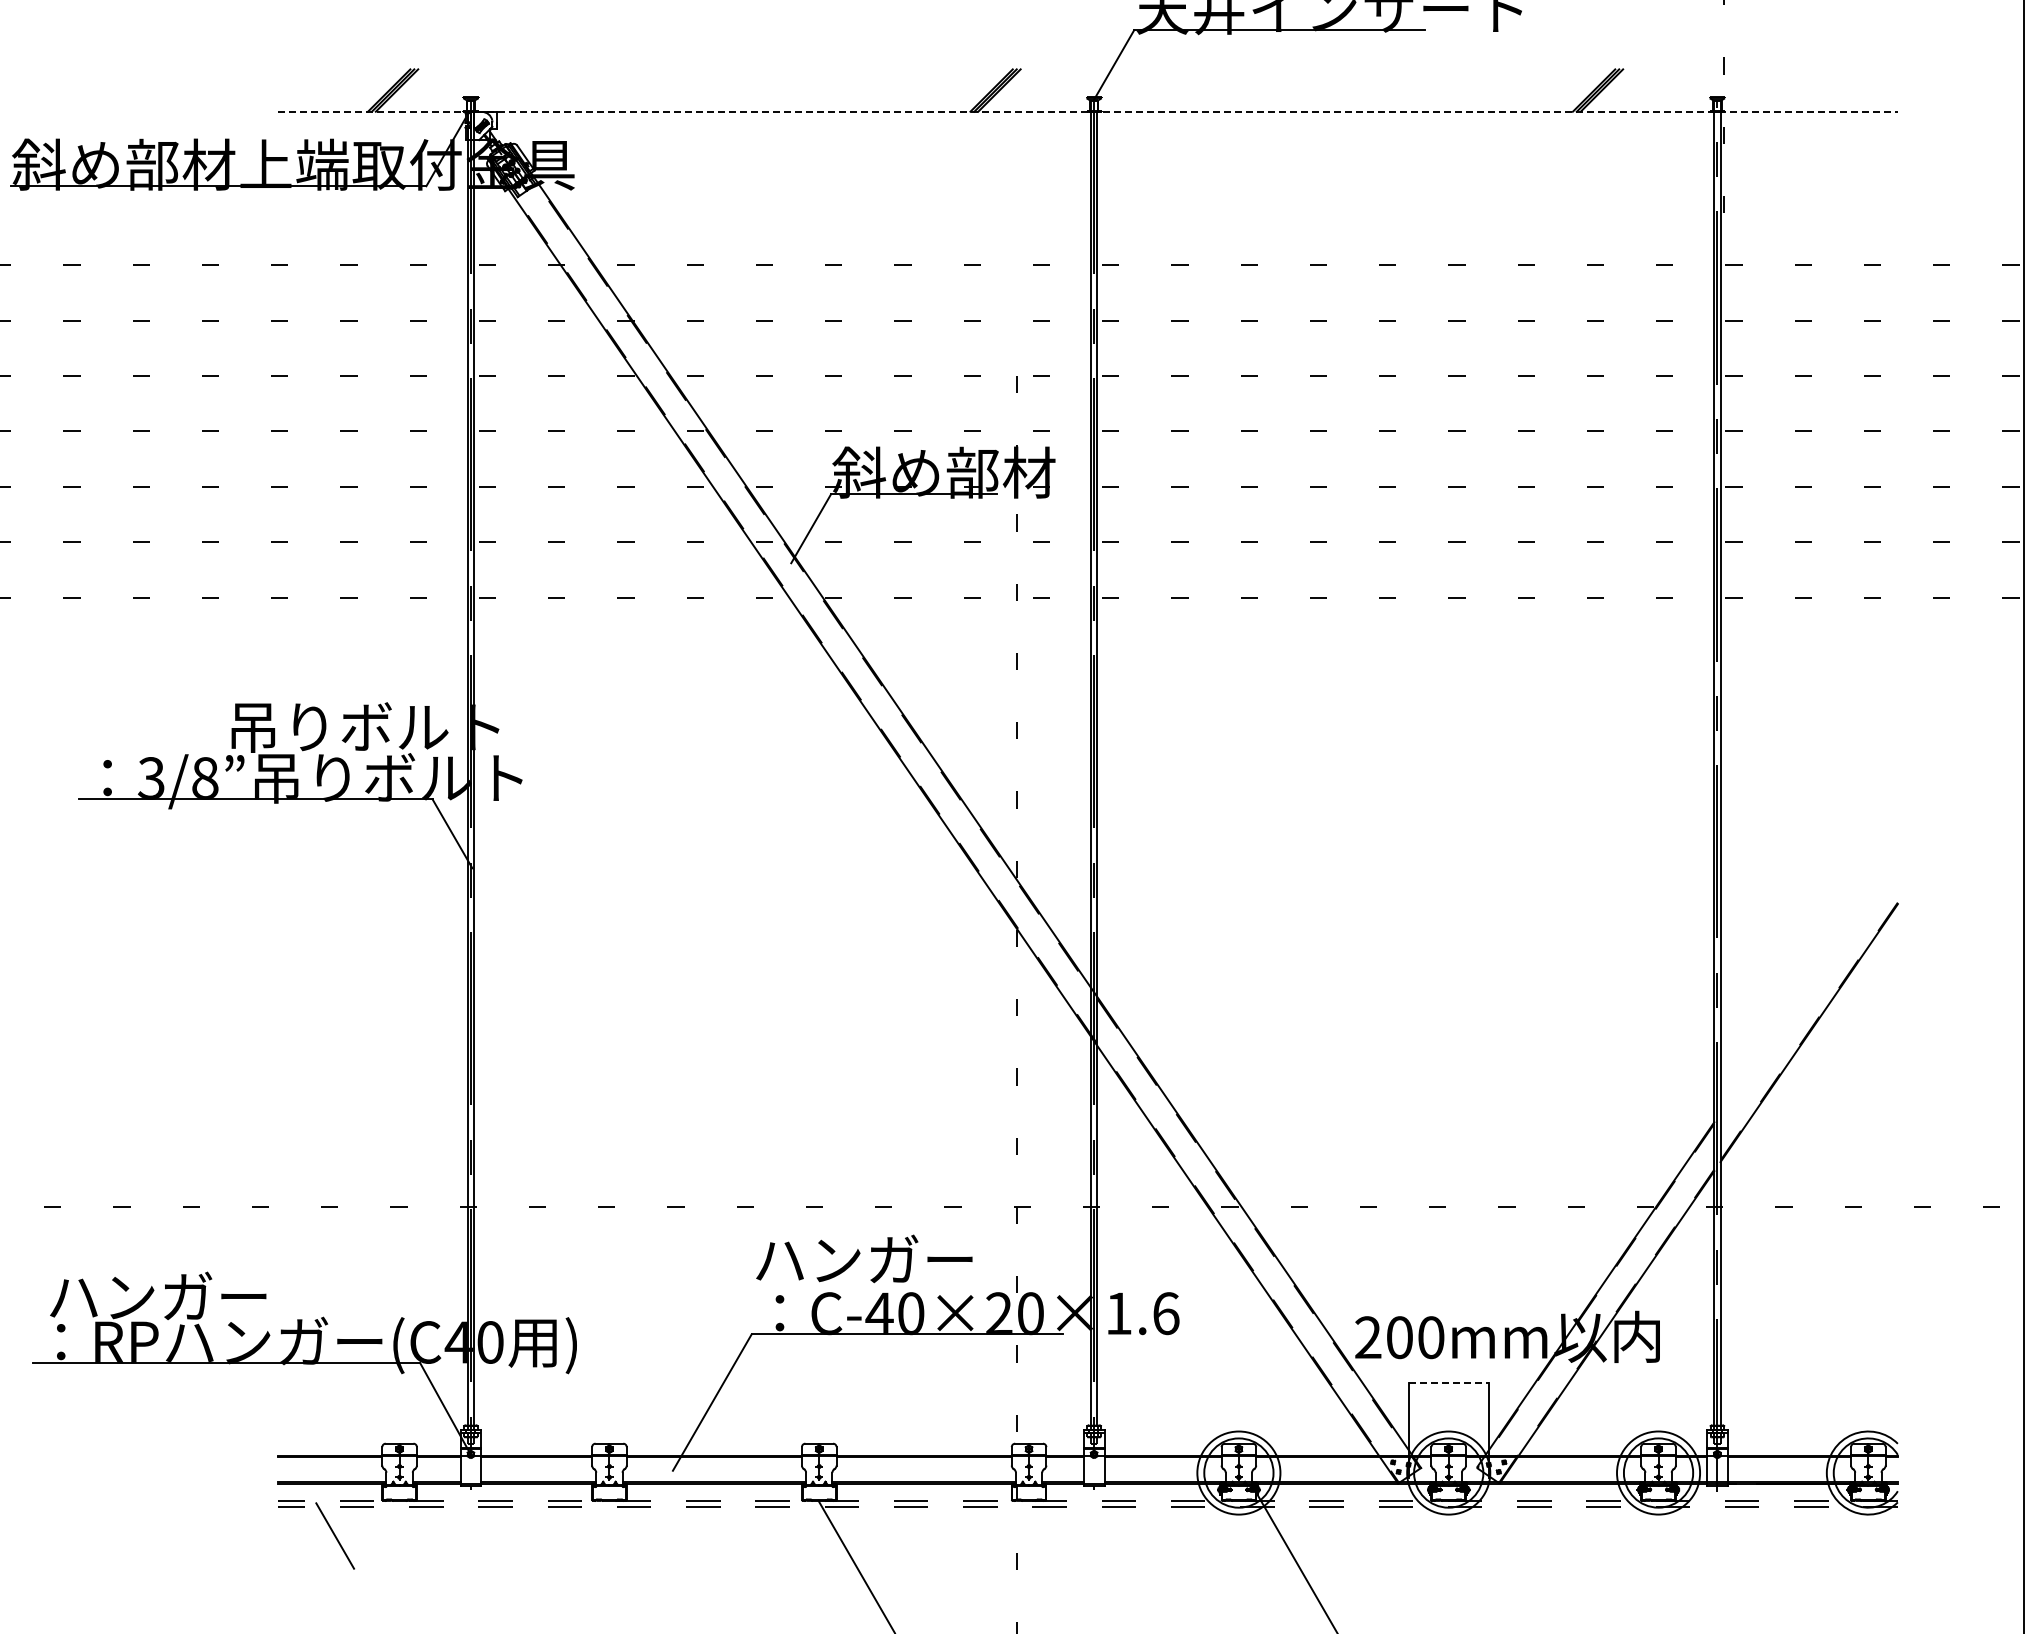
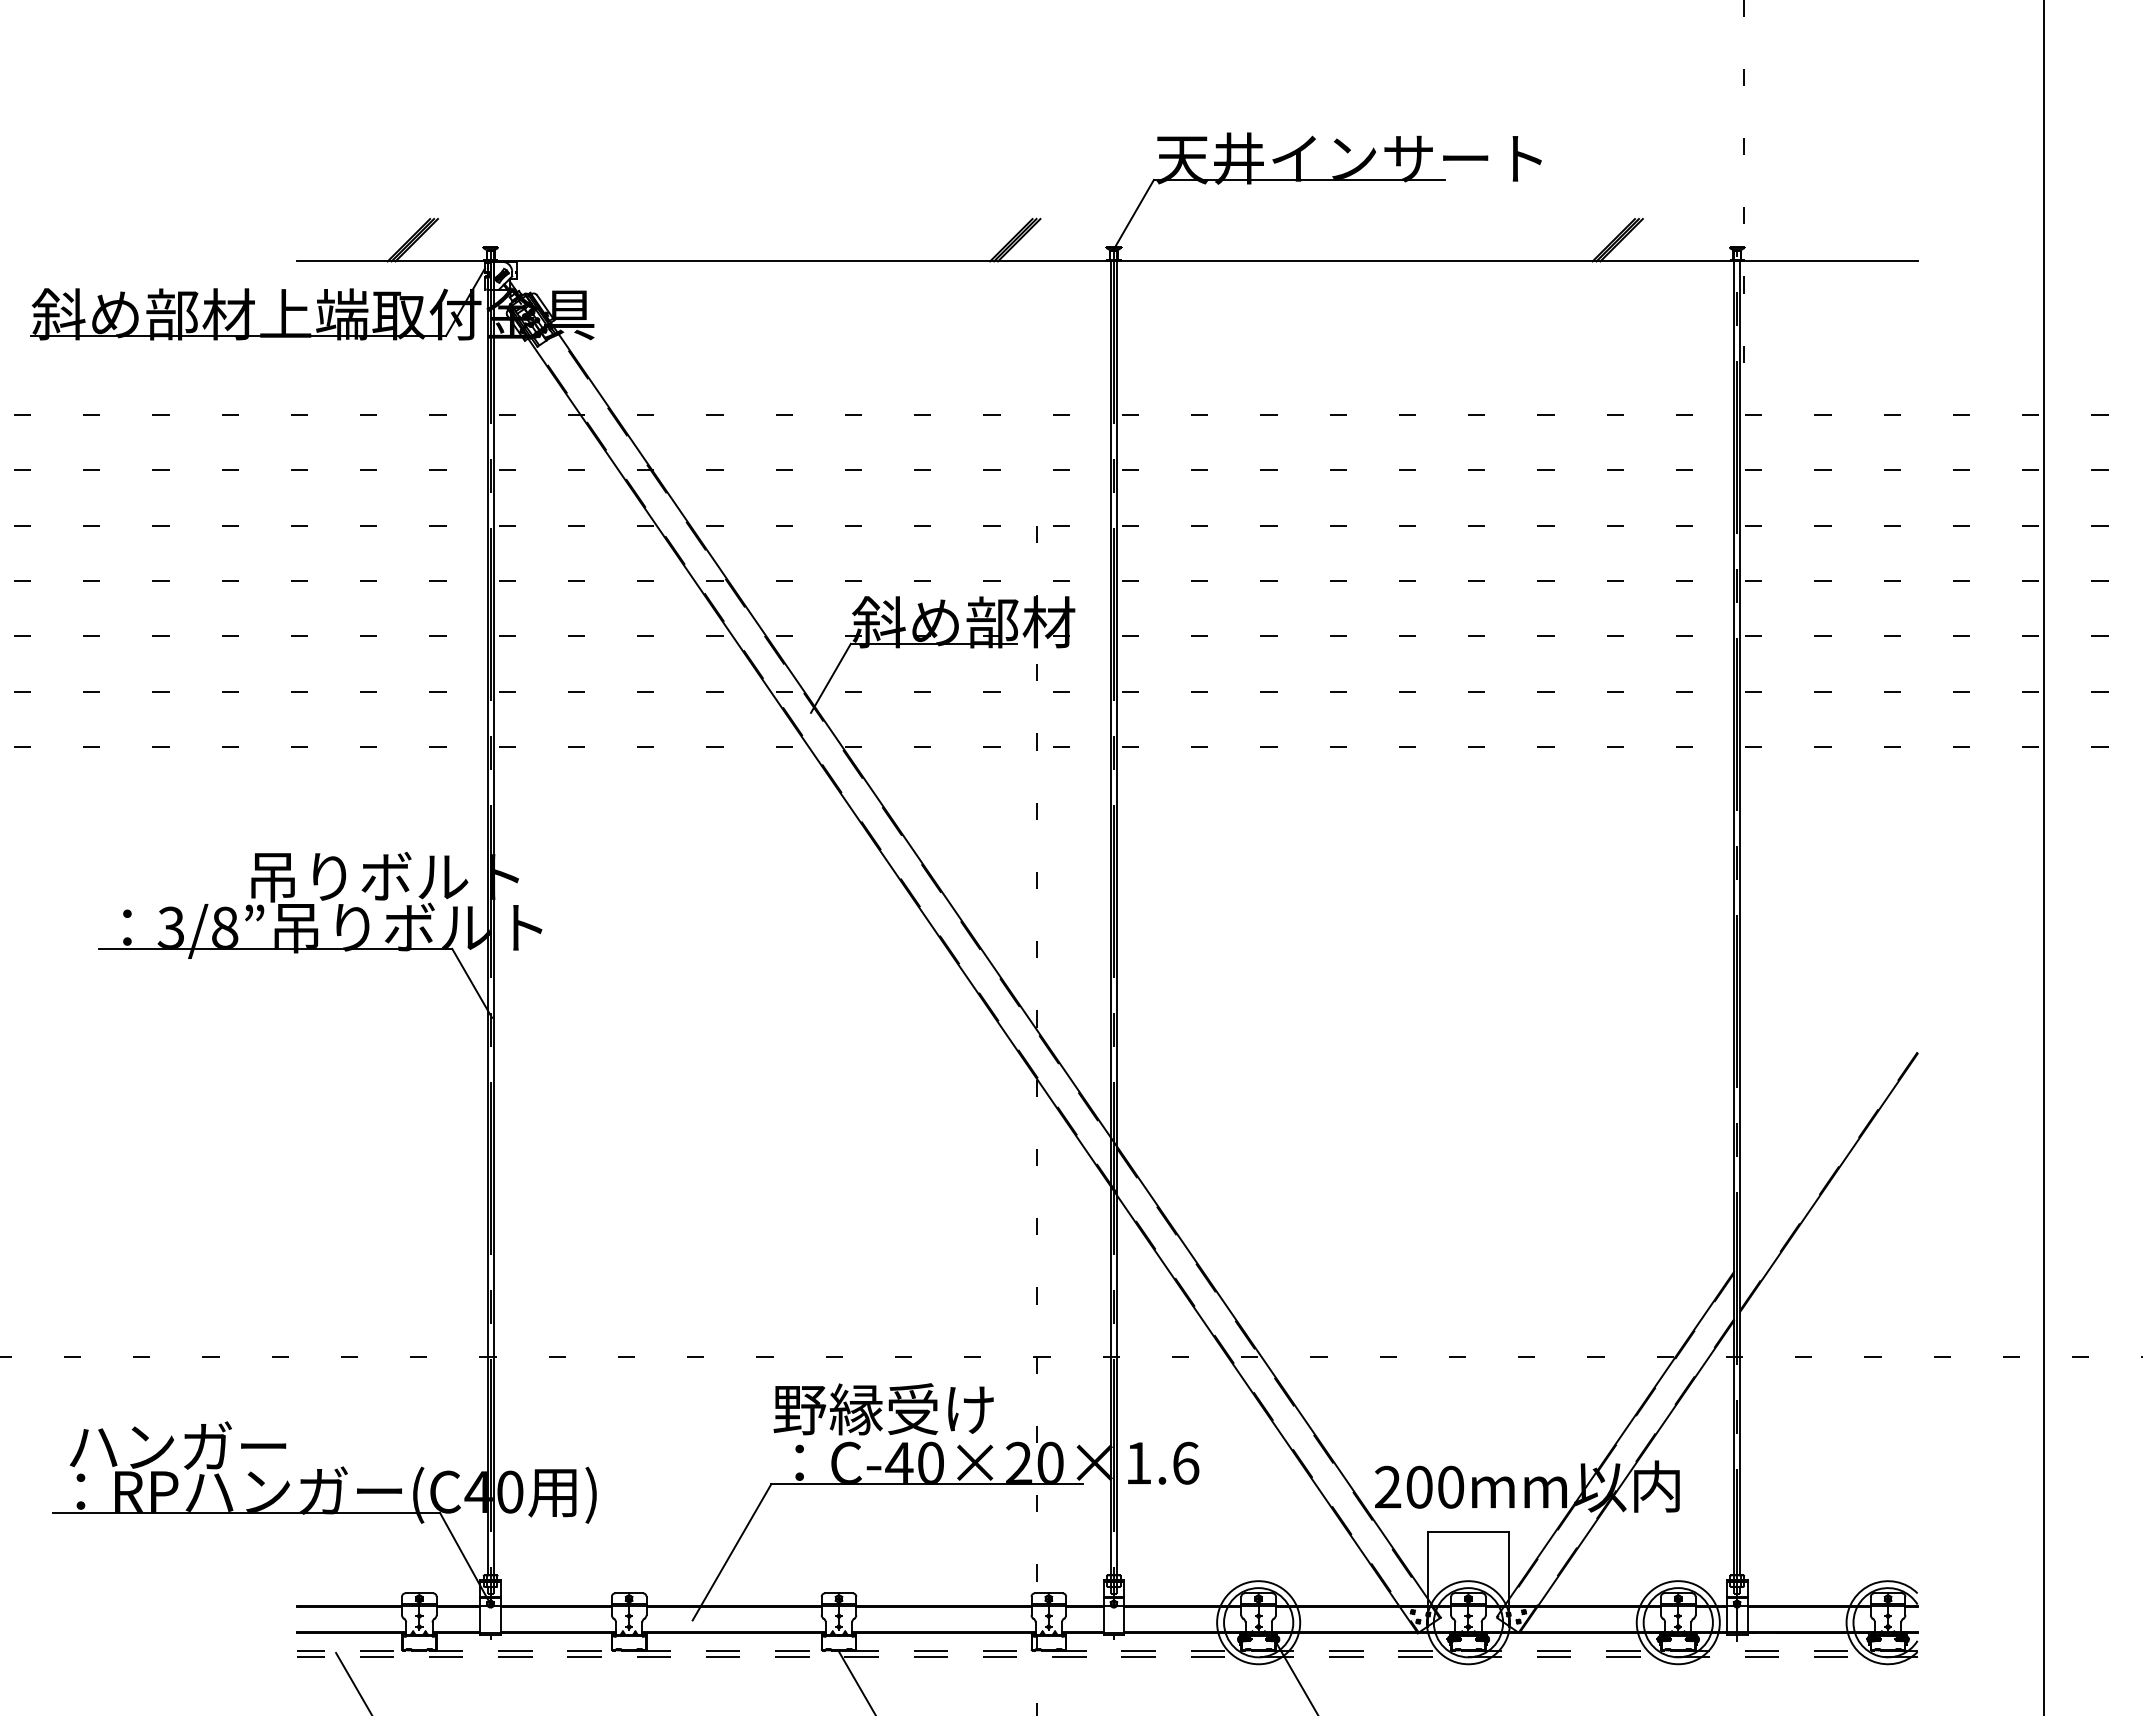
line: (1088, 111) -> (1108, 261), dashed -> solid
text: (863, 1259) -> (883, 1409), ハンガー -> 野縁受け
line: (1448, 1382) -> (1468, 1532), dashed -> solid

